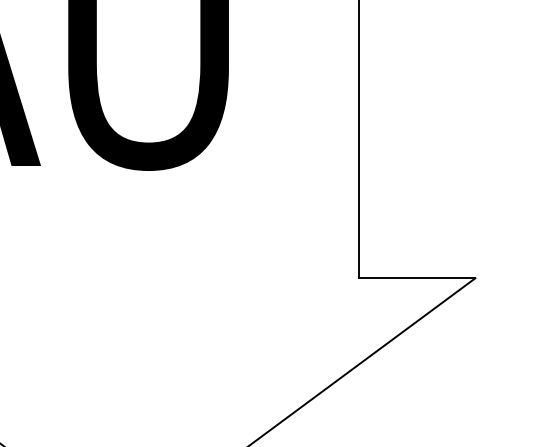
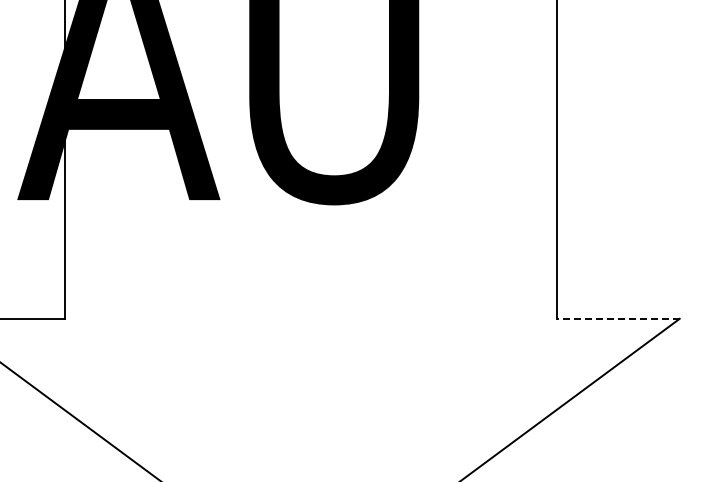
line: (417, 277) -> (618, 318), solid -> dashed

